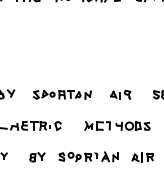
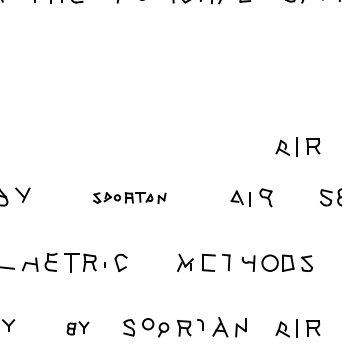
part: (142, 70) -> (297, 147), added
part: (61, 94) -> (128, 197), size x0.6
part: (37, 157) -> (78, 328), size x0.7

